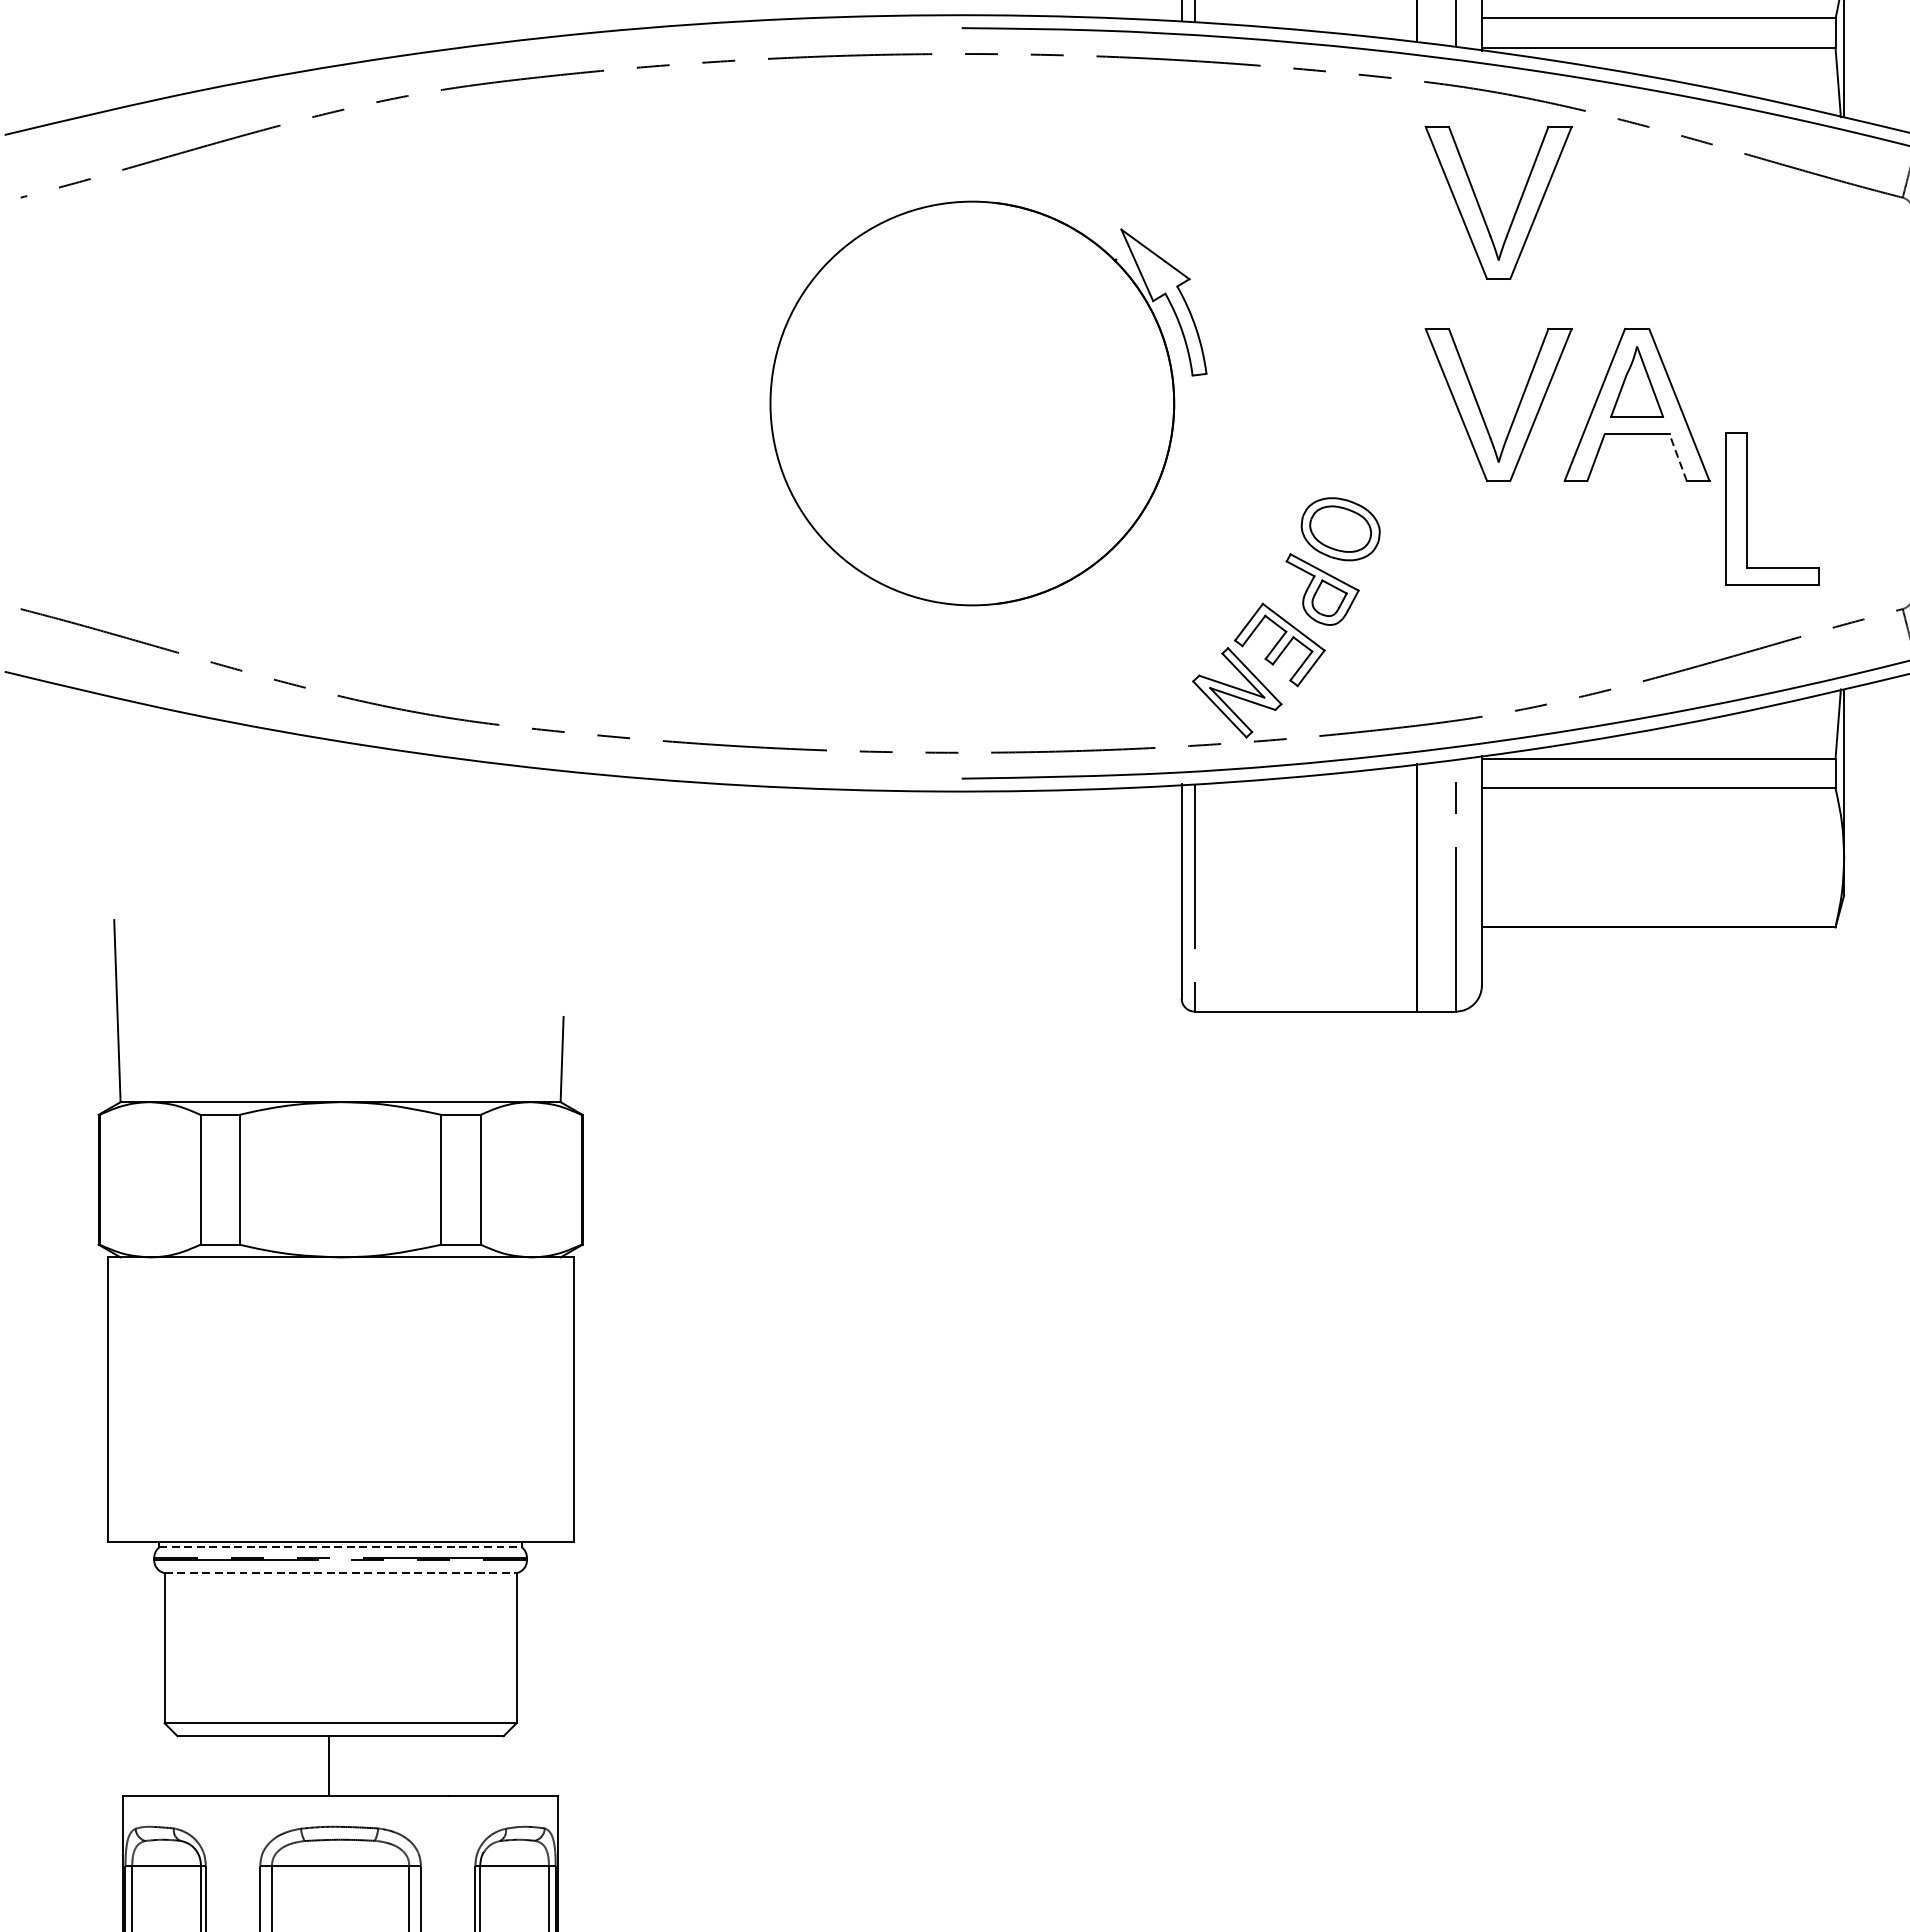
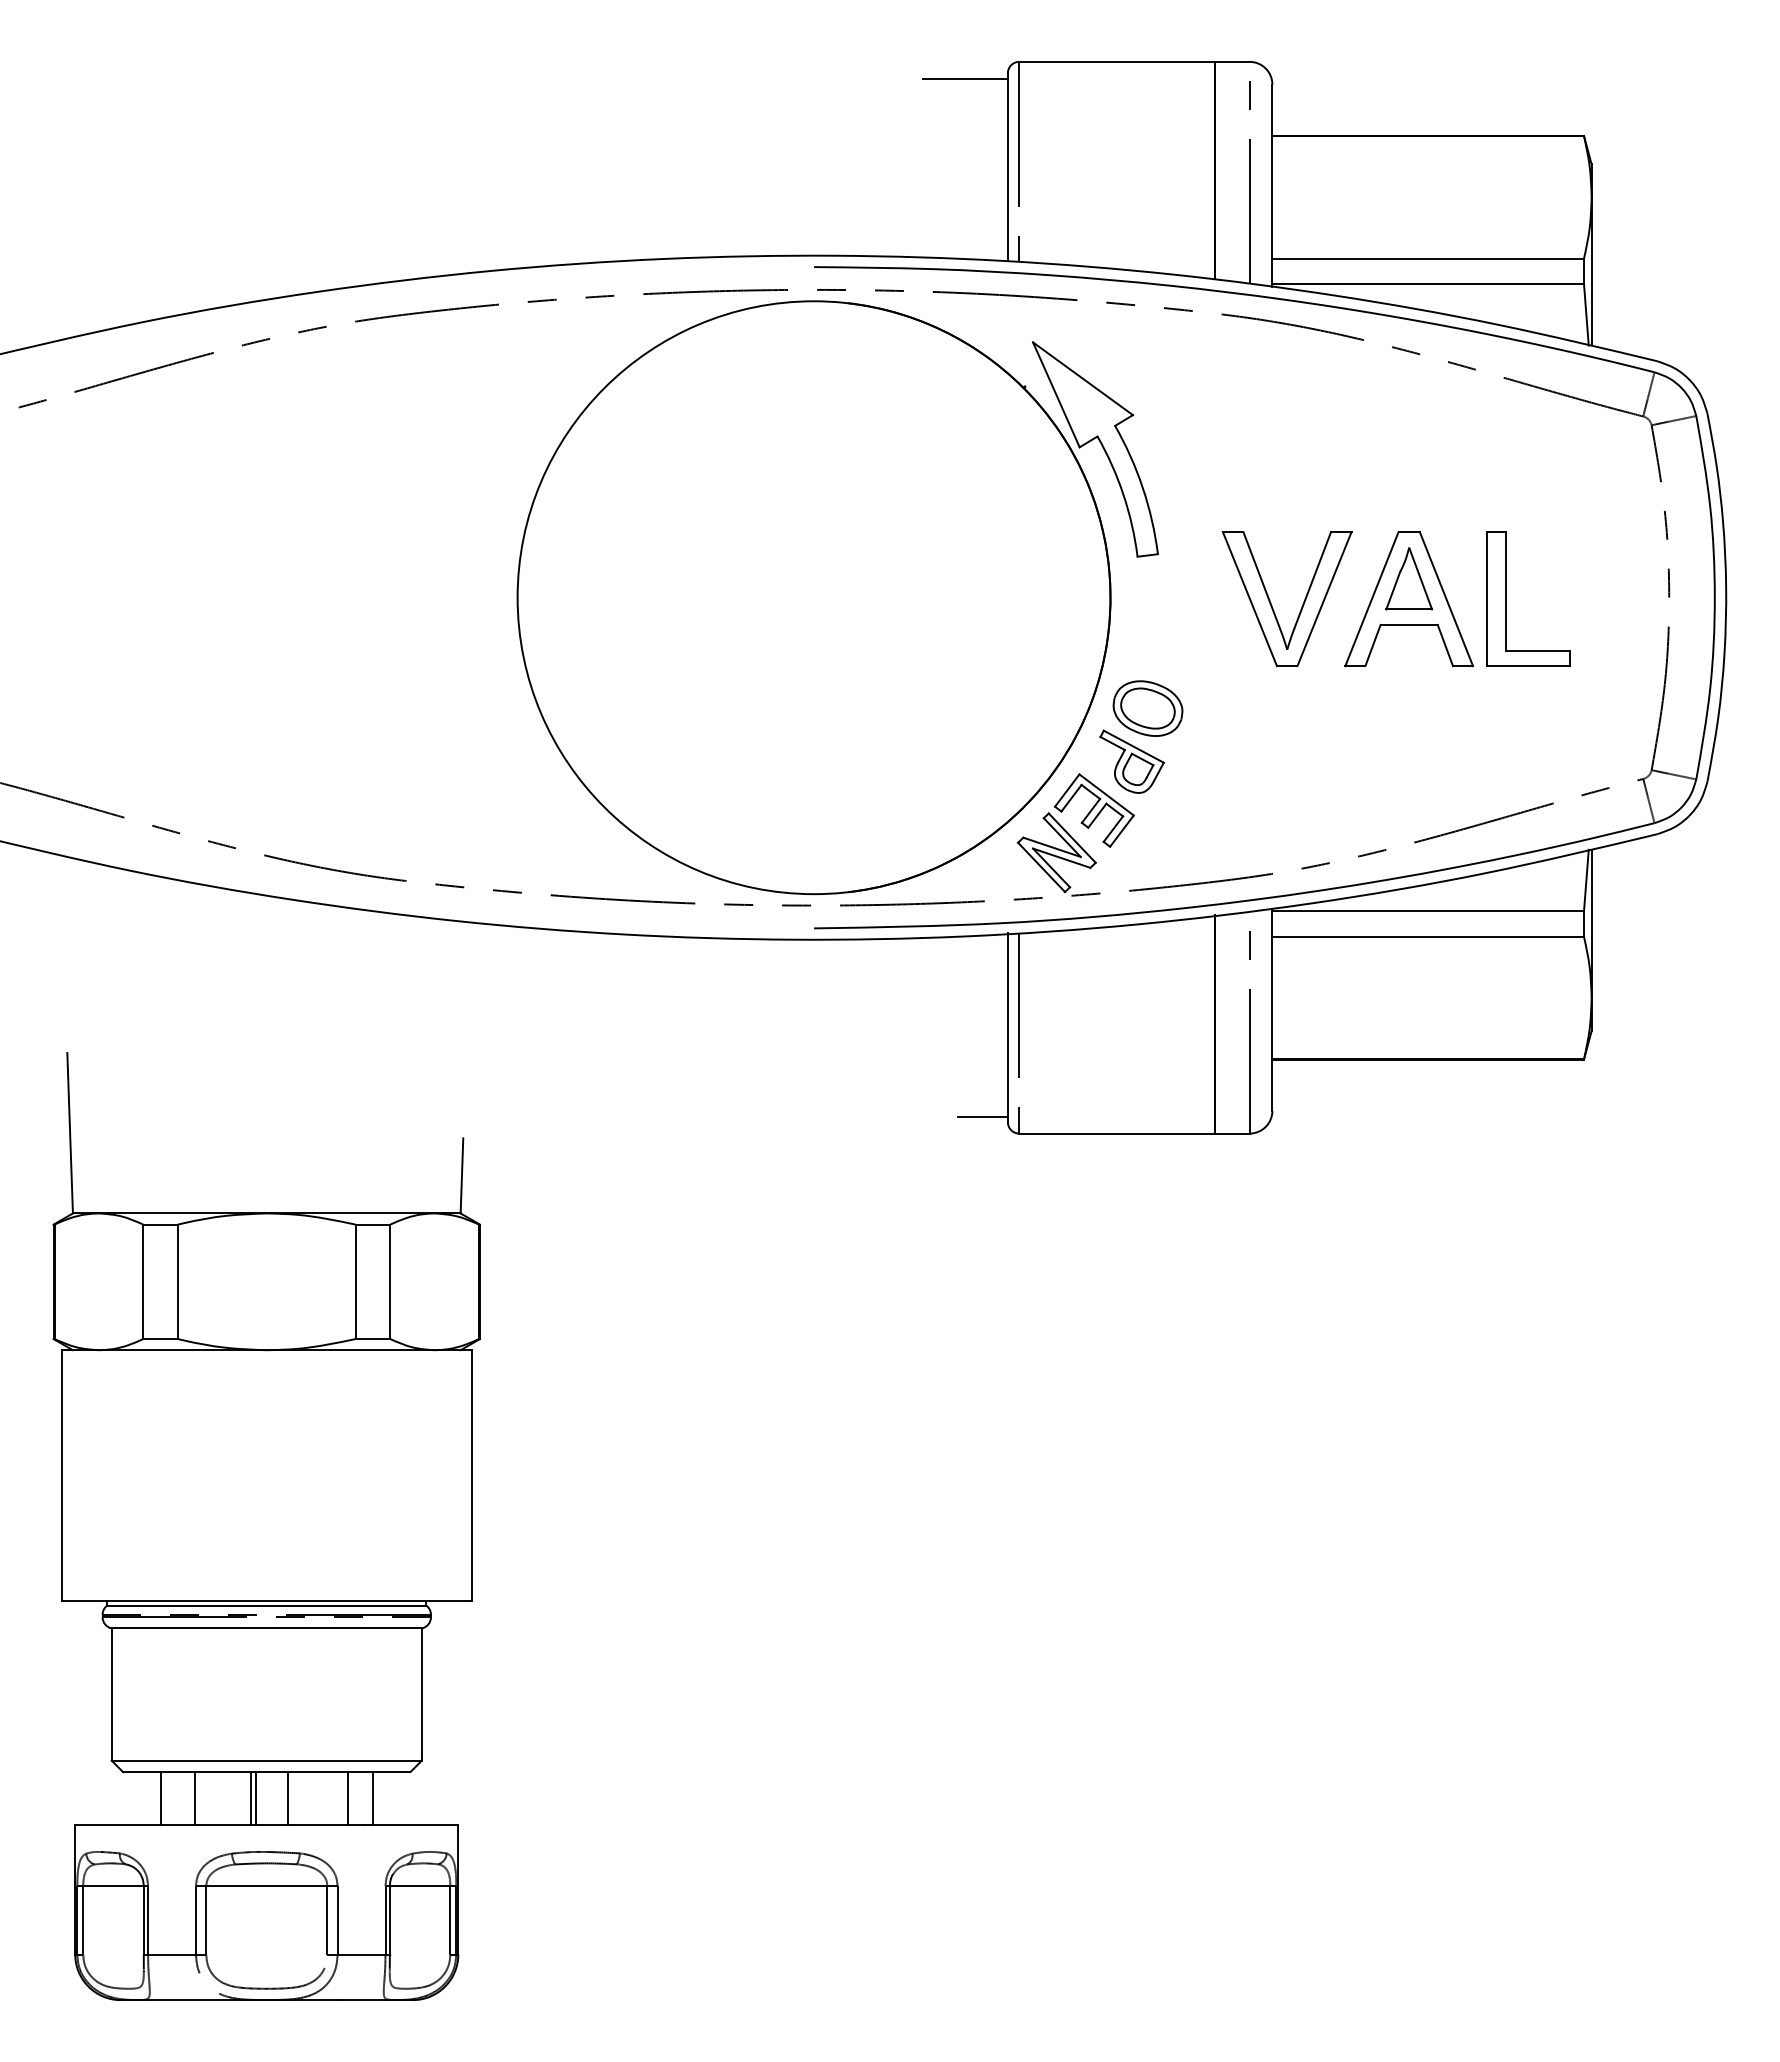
part: (1516, 207) -> (1302, 425), removed
part: (988, 403) -> (837, 597), size x1.67
line: (1678, 457) -> (1445, 645), dashed -> solid
part: (1747, 508) -> (1506, 598), moved
line: (1152, 992) -> (982, 1116), added
line: (340, 1547) -> (266, 1605), dashed -> solid
line: (341, 1573) -> (267, 1628), dashed -> solid
line: (219, 1766) -> (160, 1798), added
line: (259, 1766) -> (195, 1798), added
line: (322, 1766) -> (250, 1798), added
line: (365, 1766) -> (288, 1798), added
line: (432, 1766) -> (347, 1798), added
line: (460, 1766) -> (372, 1798), added

